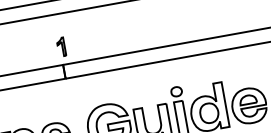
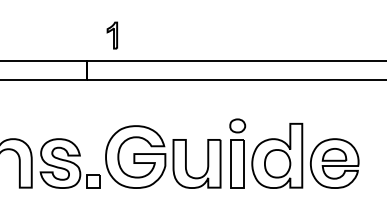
part: (60, 47) -> (111, 35), moved

